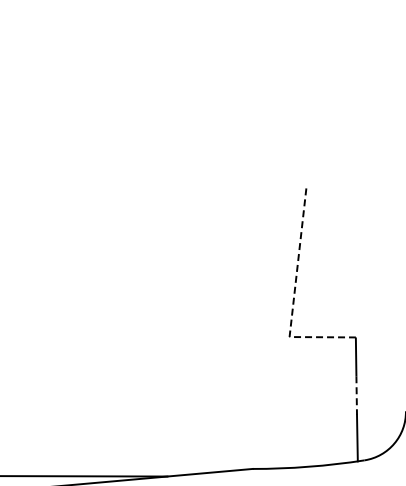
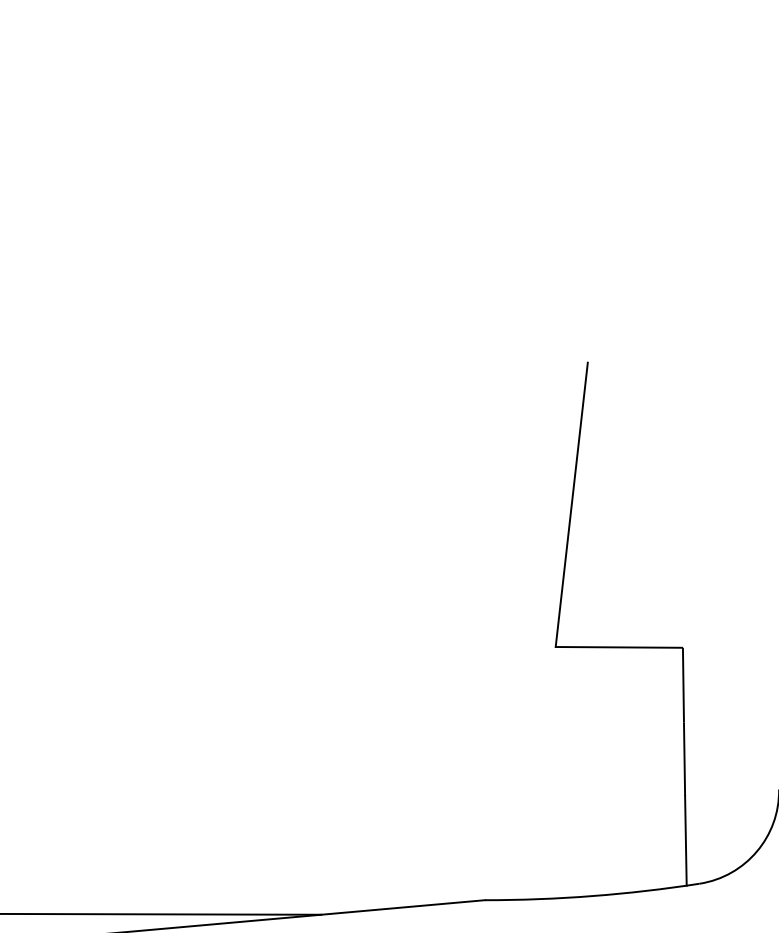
line: (294, 296) -> (565, 569), dashed -> solid
line: (356, 395) -> (684, 759), dashed -> solid

